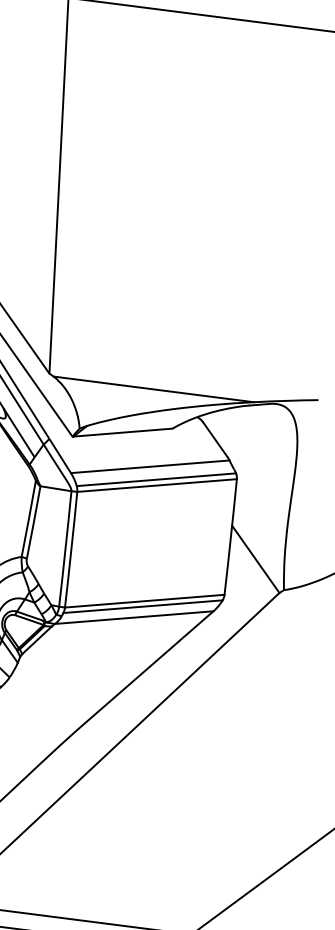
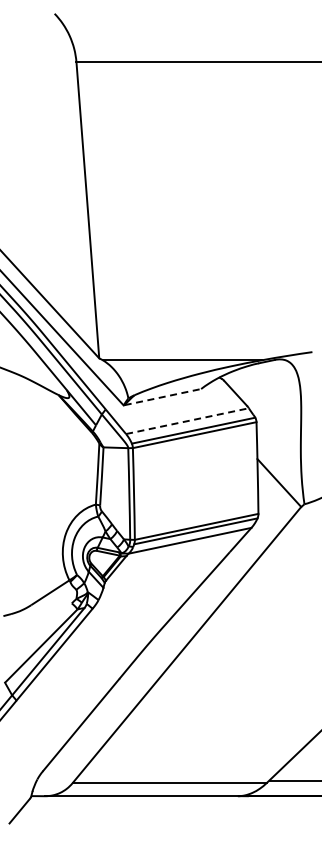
line: (123, 433) -> (163, 397), solid -> dashed
line: (150, 467) -> (187, 421), solid -> dashed

